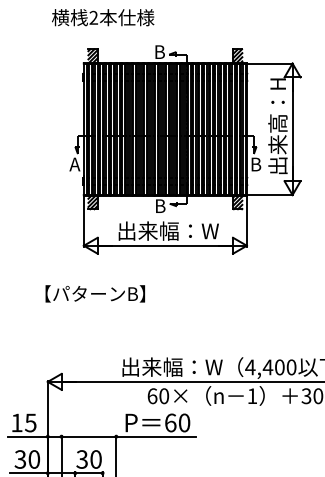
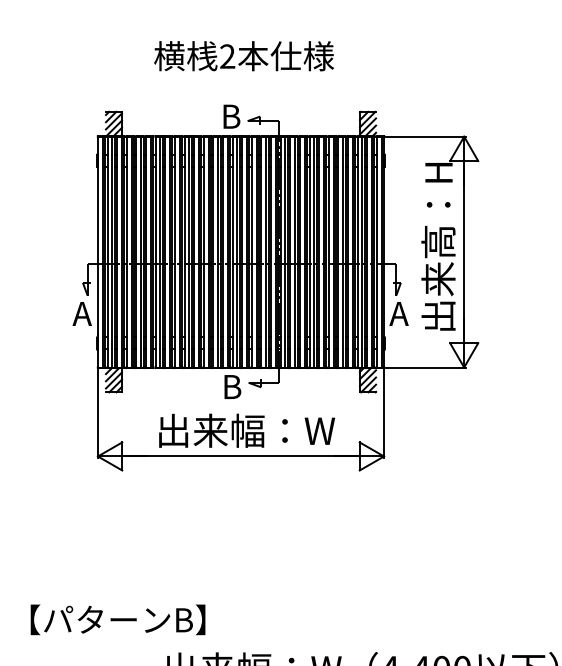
text: (103, 17) -> (244, 55), moved
text: (255, 164) -> (399, 313), B -> A
text: (94, 293) -> (116, 619), moved

